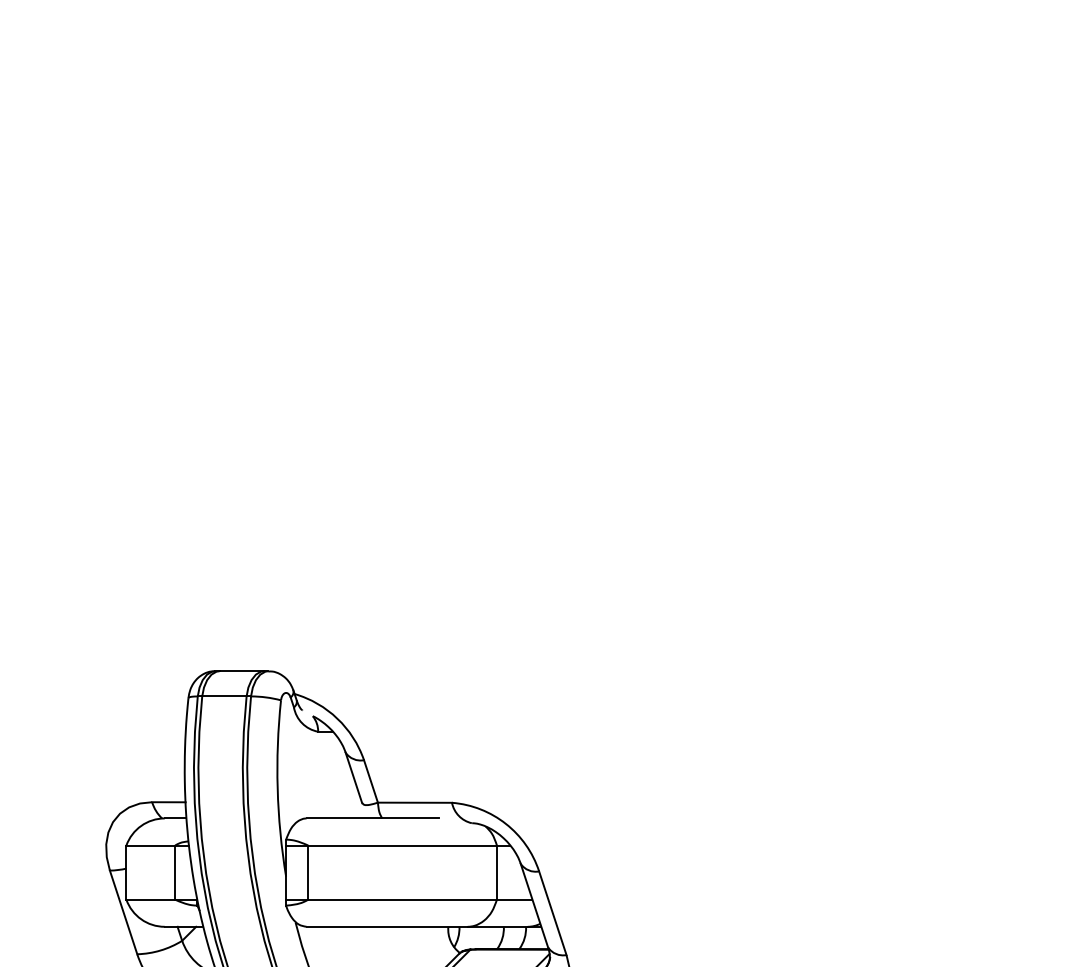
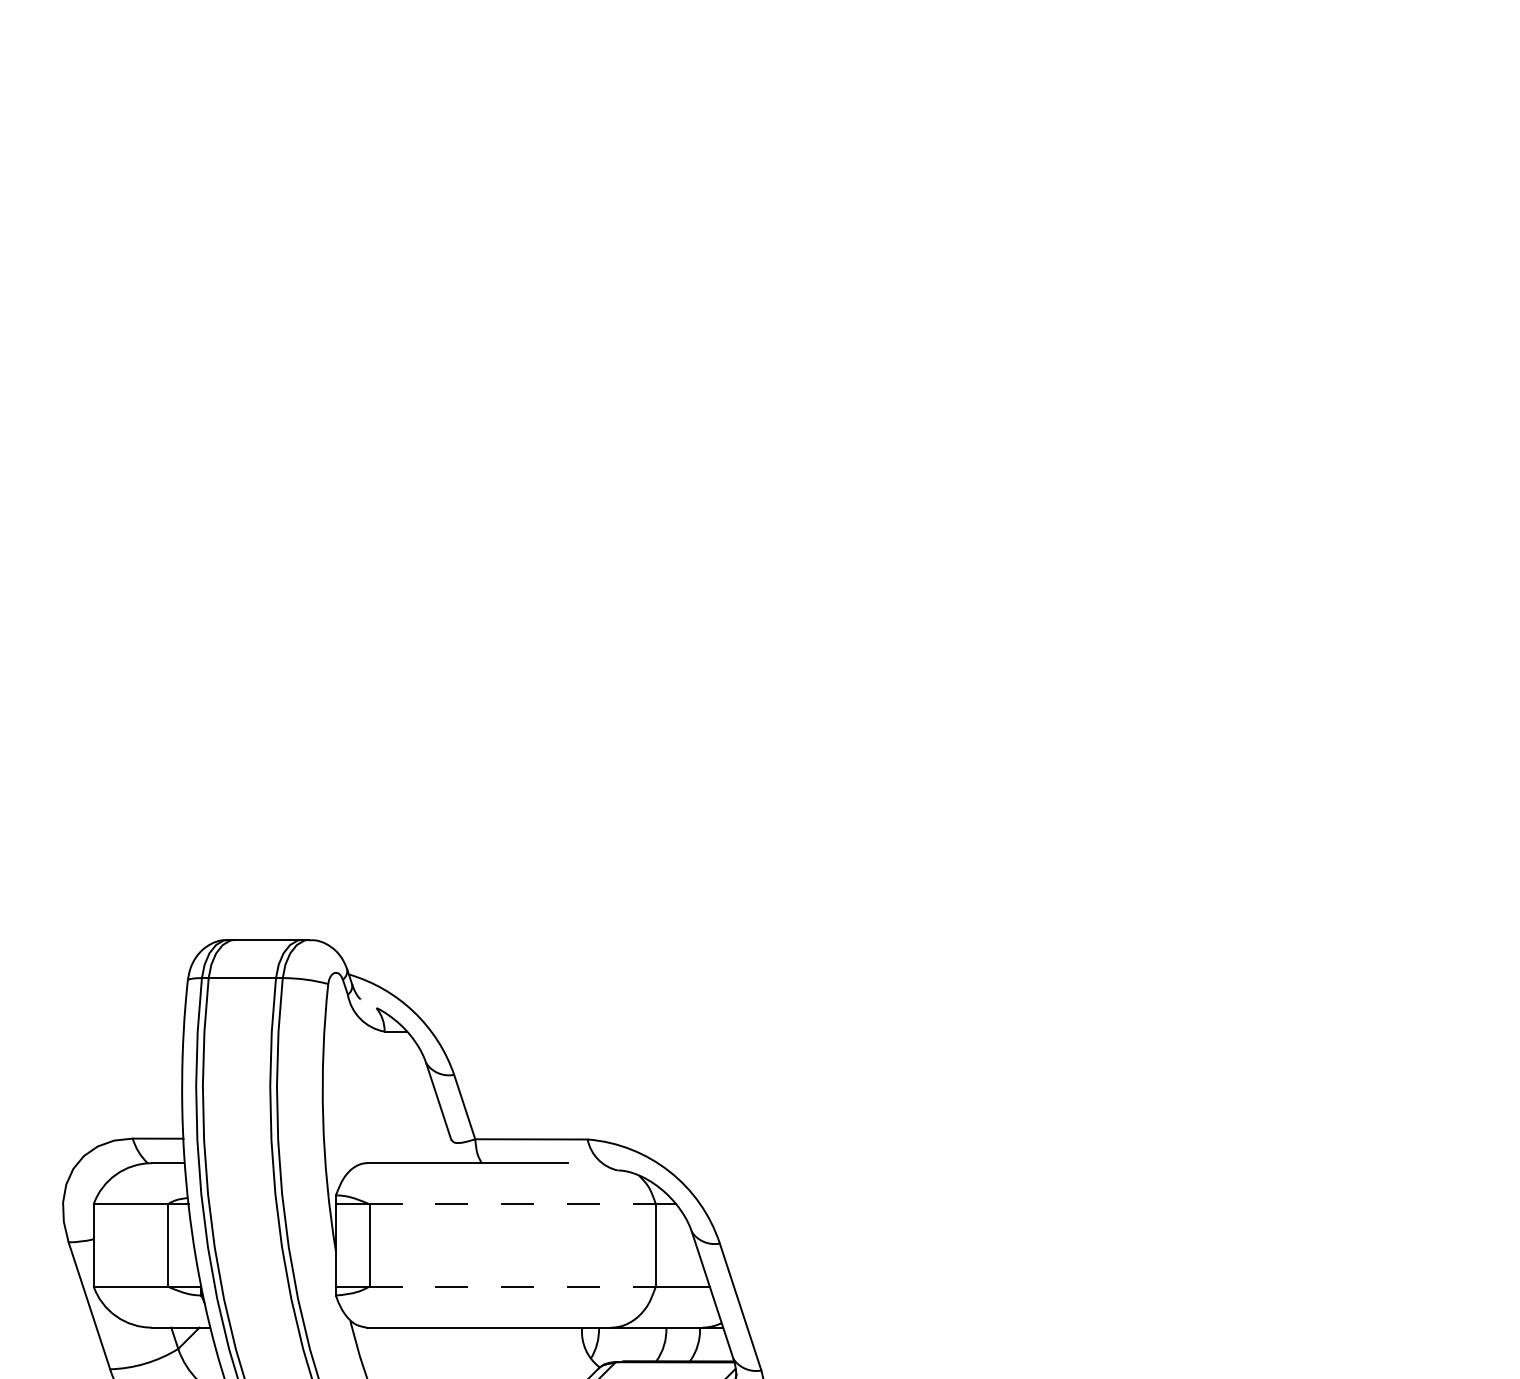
line: (403, 845) -> (514, 1204), solid -> dashed
line: (403, 899) -> (514, 1286), solid -> dashed

